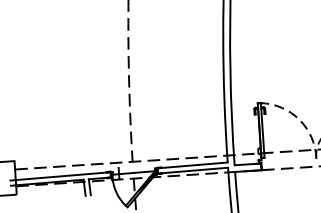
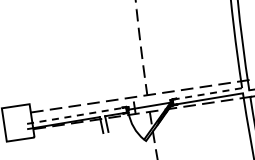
line: (193, 165) -> (208, 93), solid -> dashed
line: (60, 176) -> (76, 115), solid -> dashed

